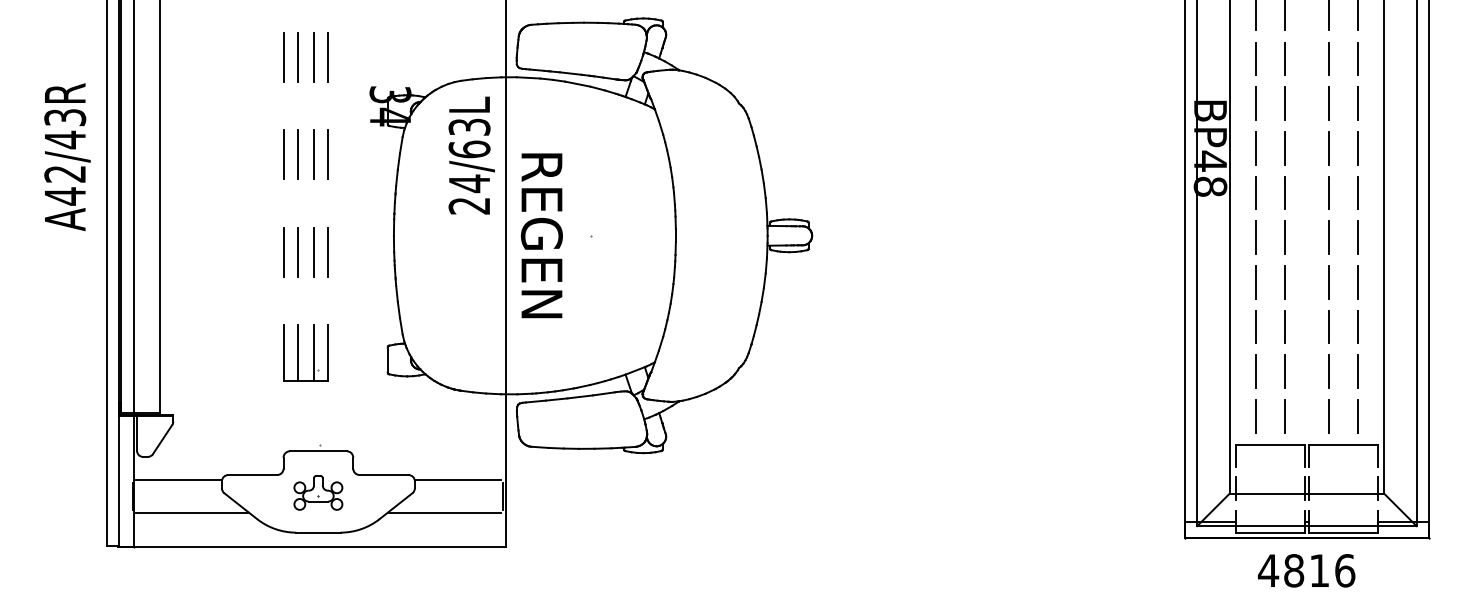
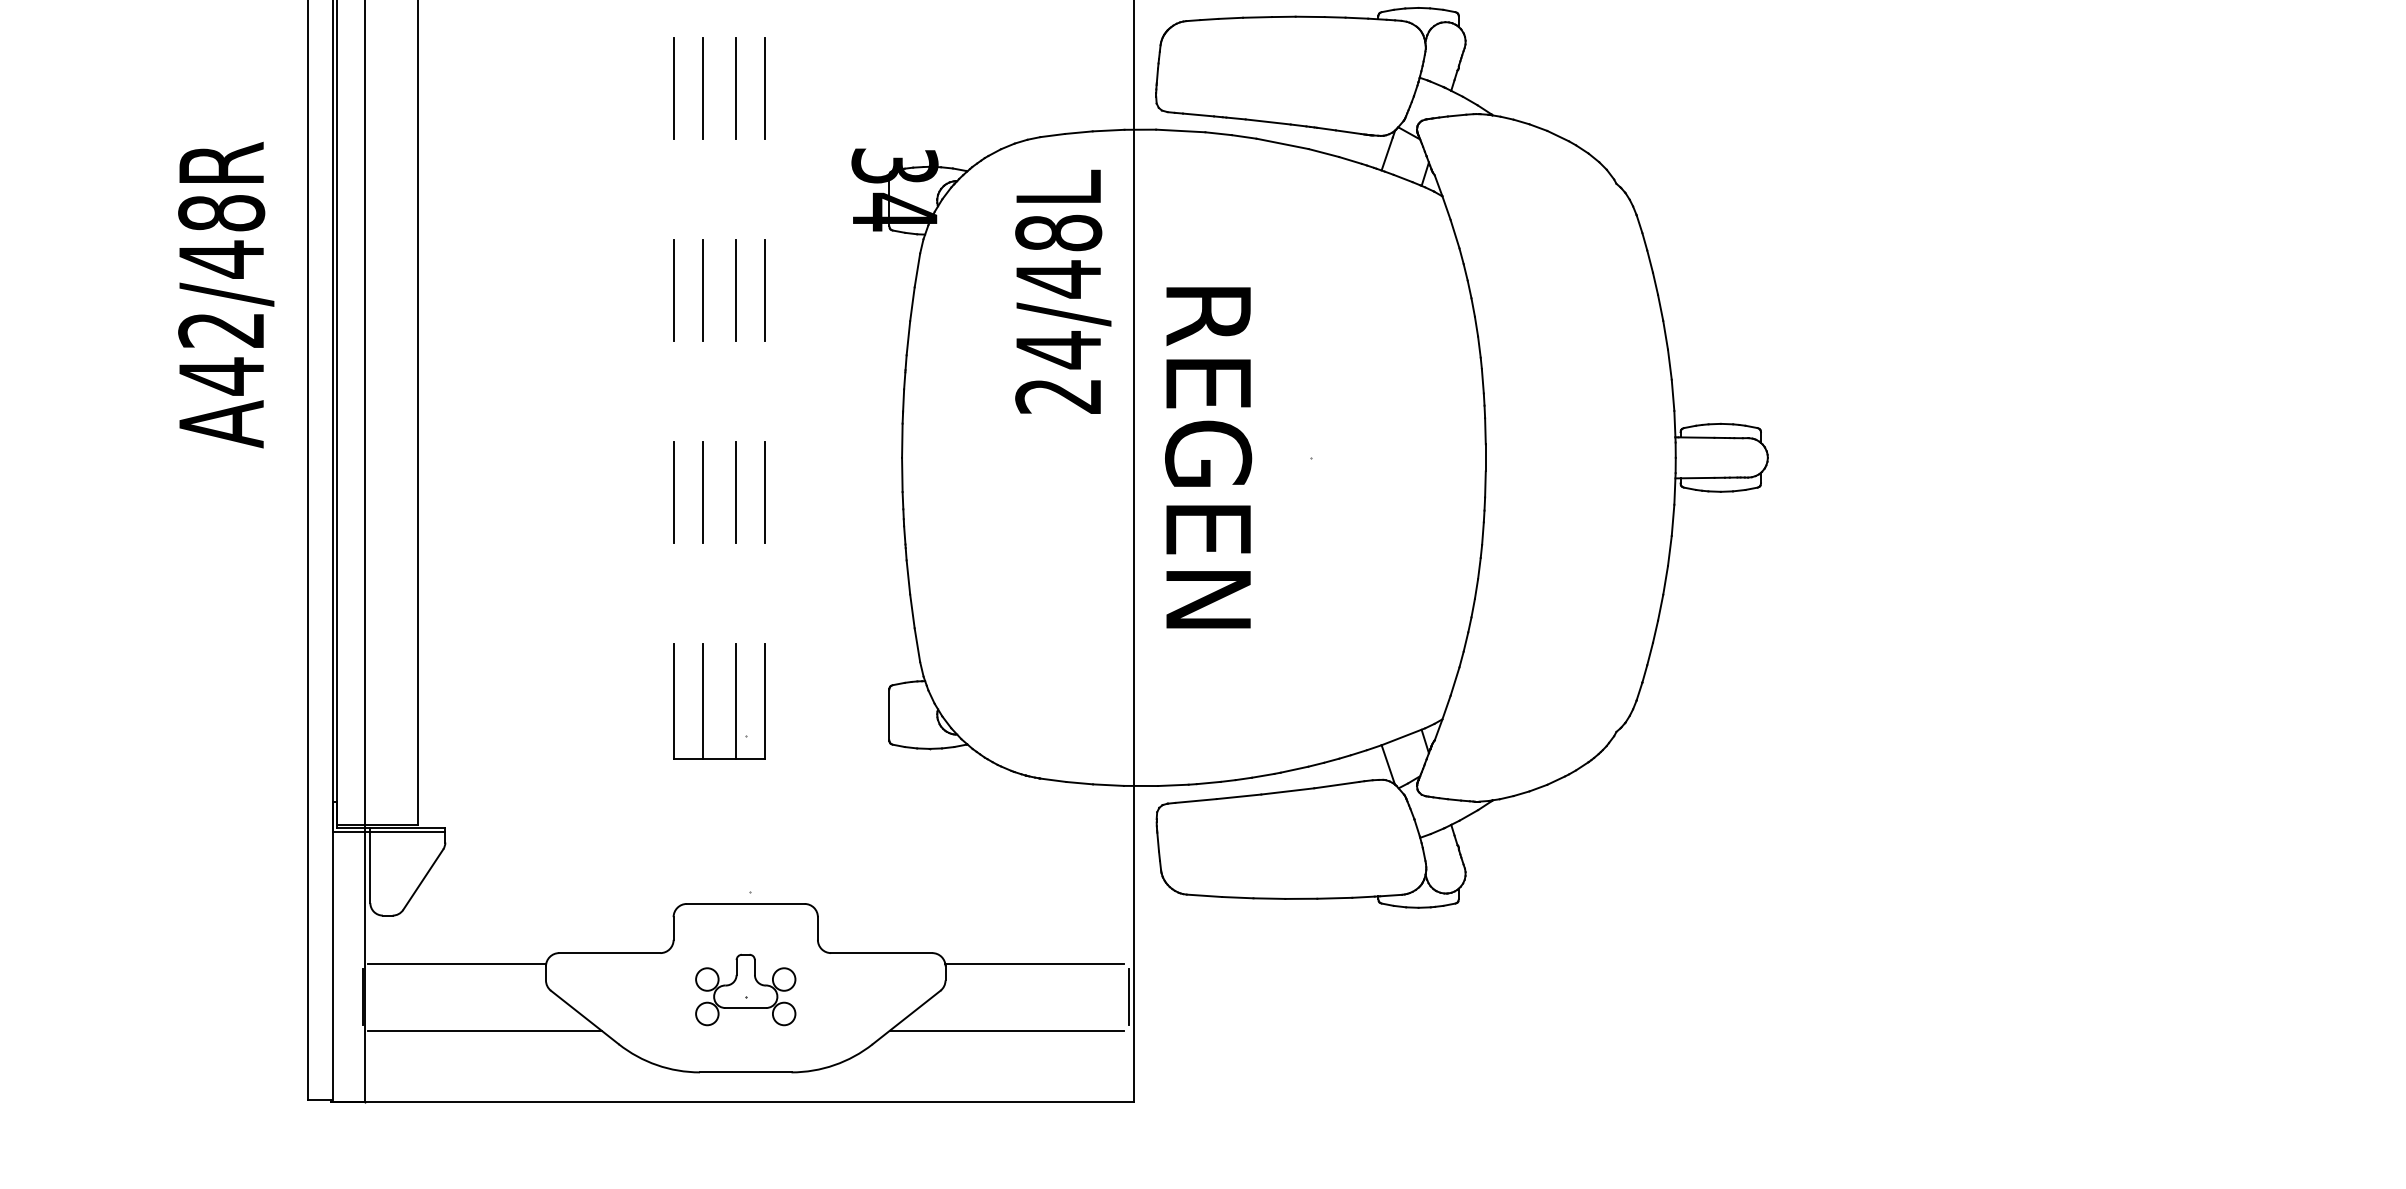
text: (65, 117) -> (222, 212), A42/43R -> A42/48R
text: (469, 138) -> (1058, 256), 24/63L -> 24/48L

